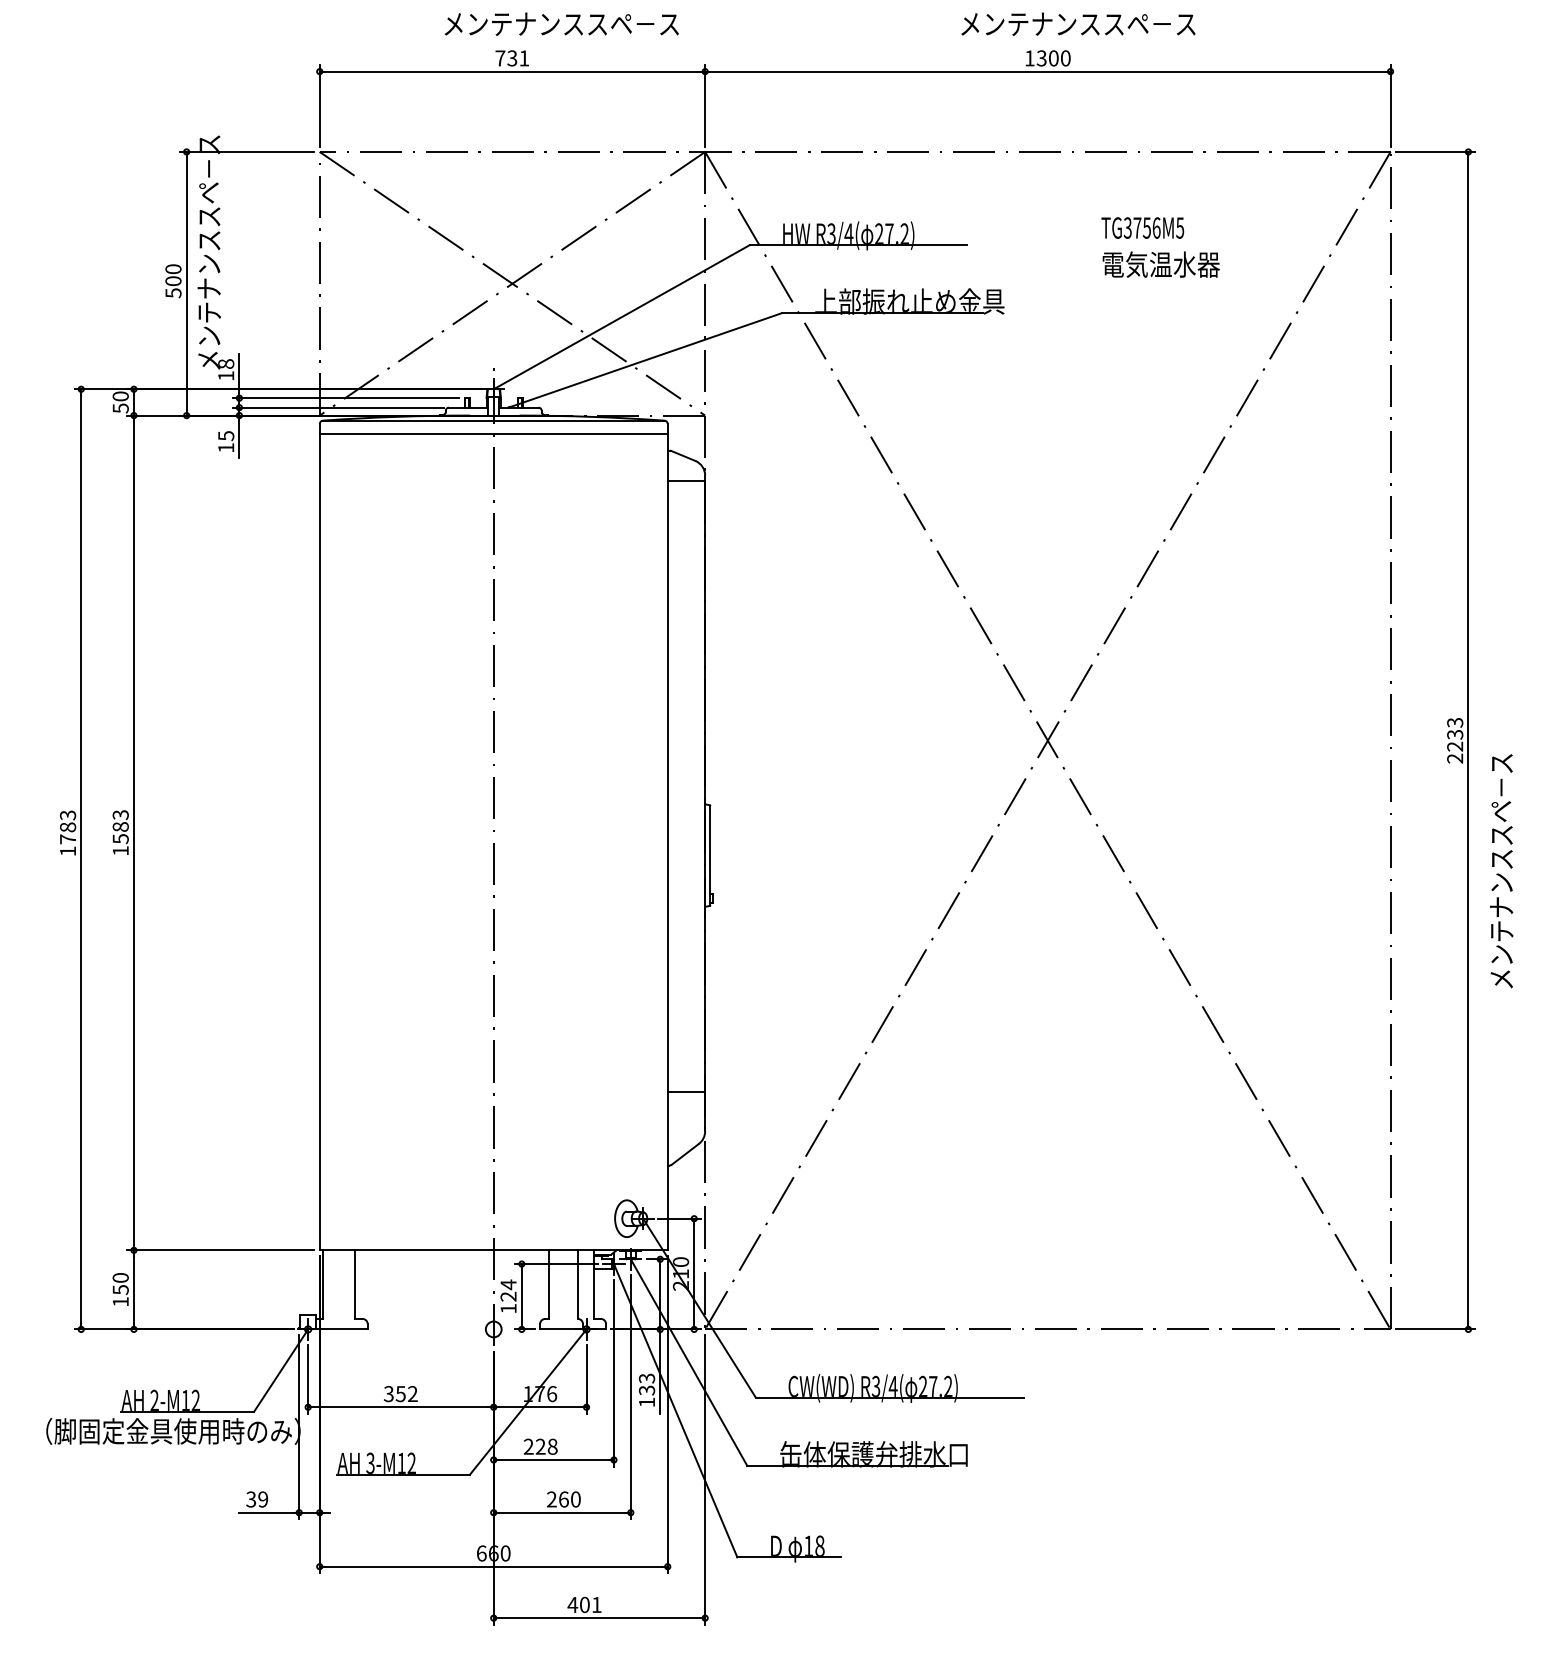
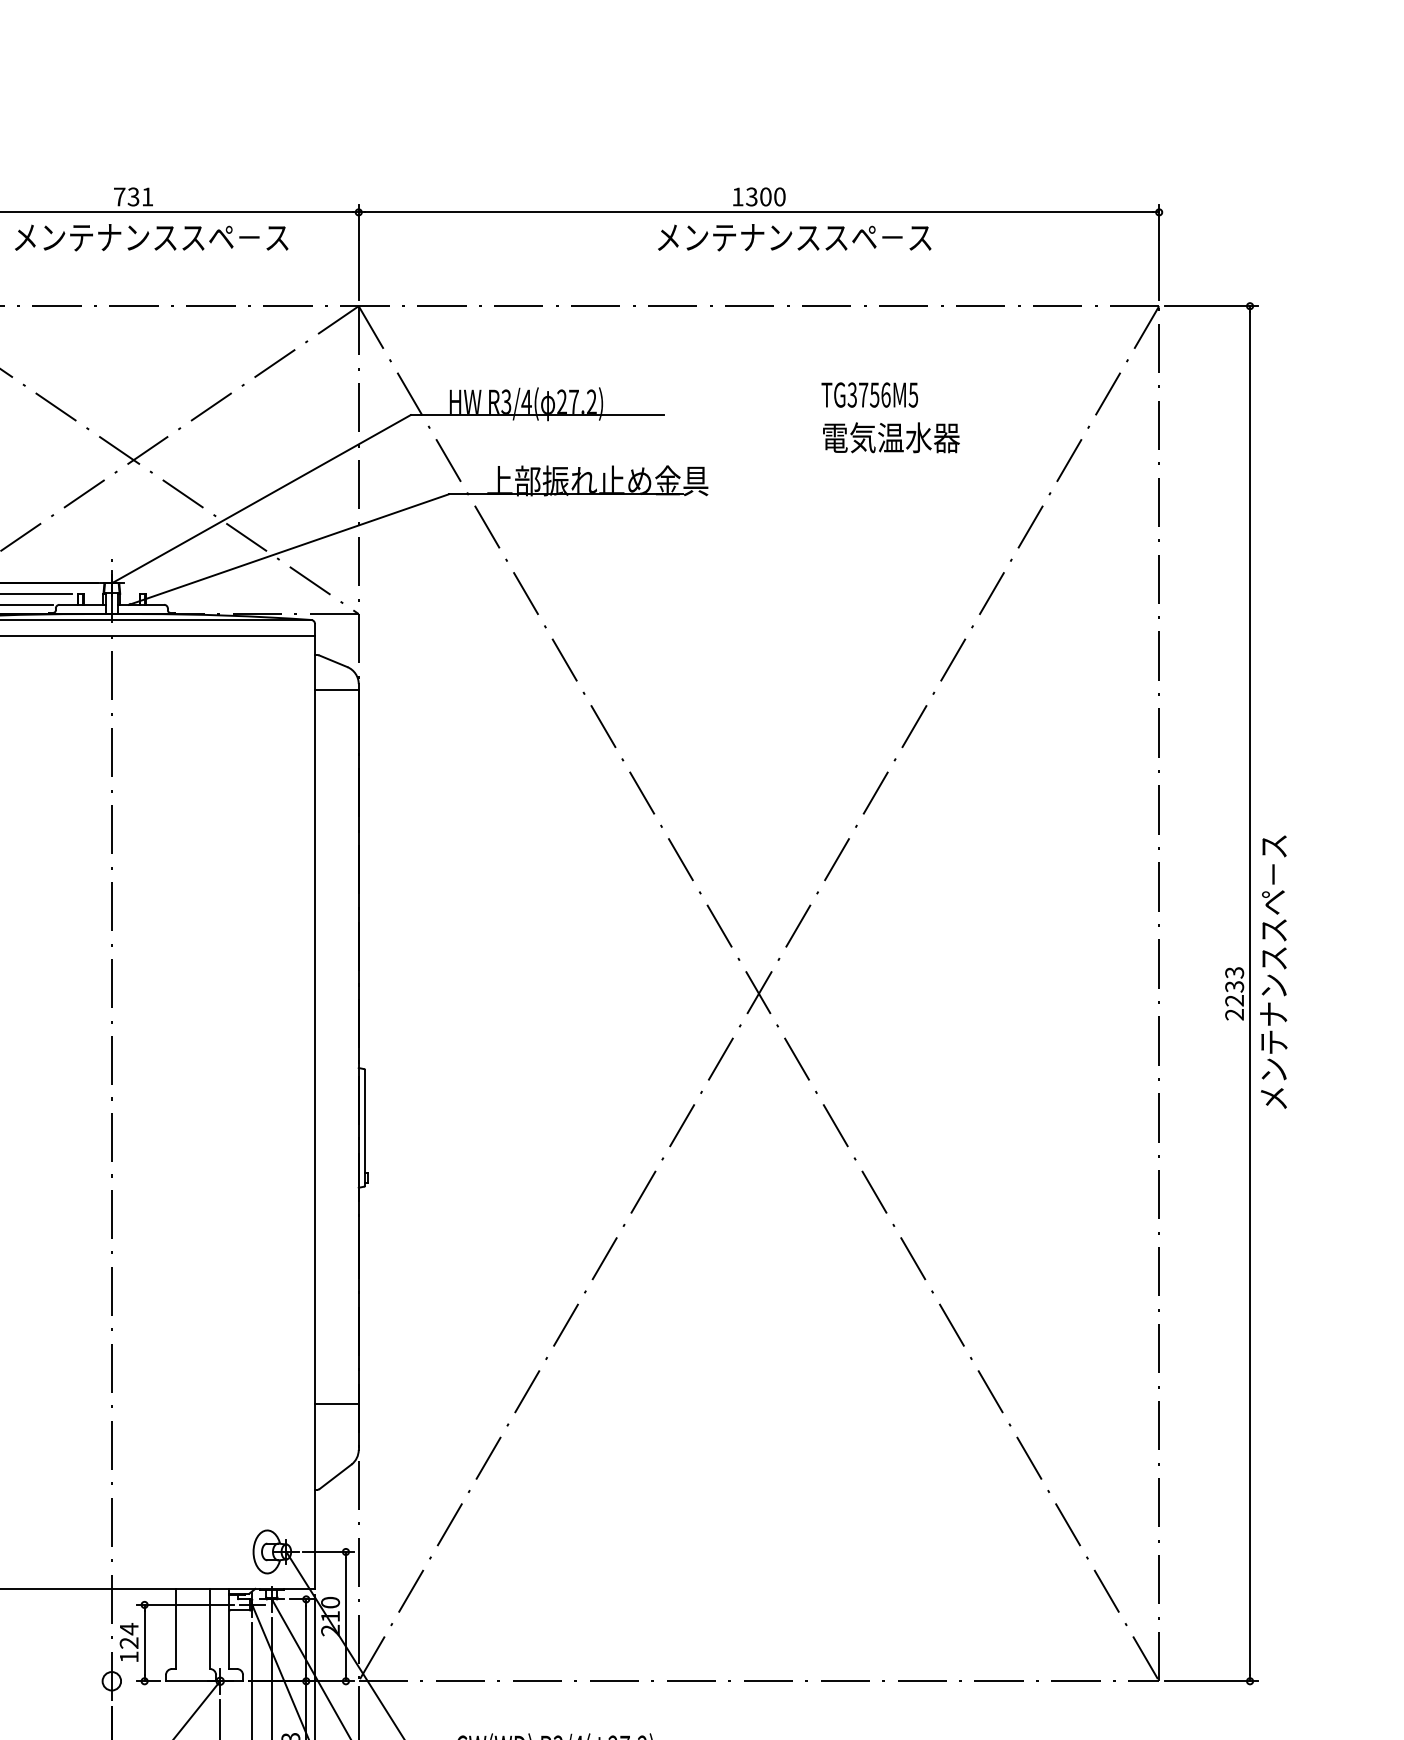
text: (561, 23) -> (151, 236), moved
text: (1078, 23) -> (794, 236), moved
text: (1501, 871) -> (1273, 972), moved

